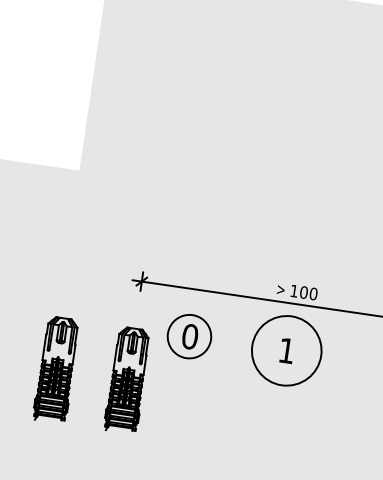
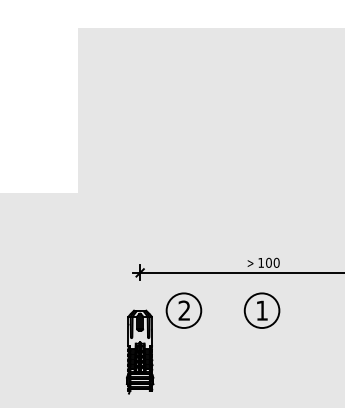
text: (190, 336) -> (184, 310), 0 -> 2
circle: (286, 350) -> (261, 310), size x0.62
part: (55, 369) -> (82, 351), removed

